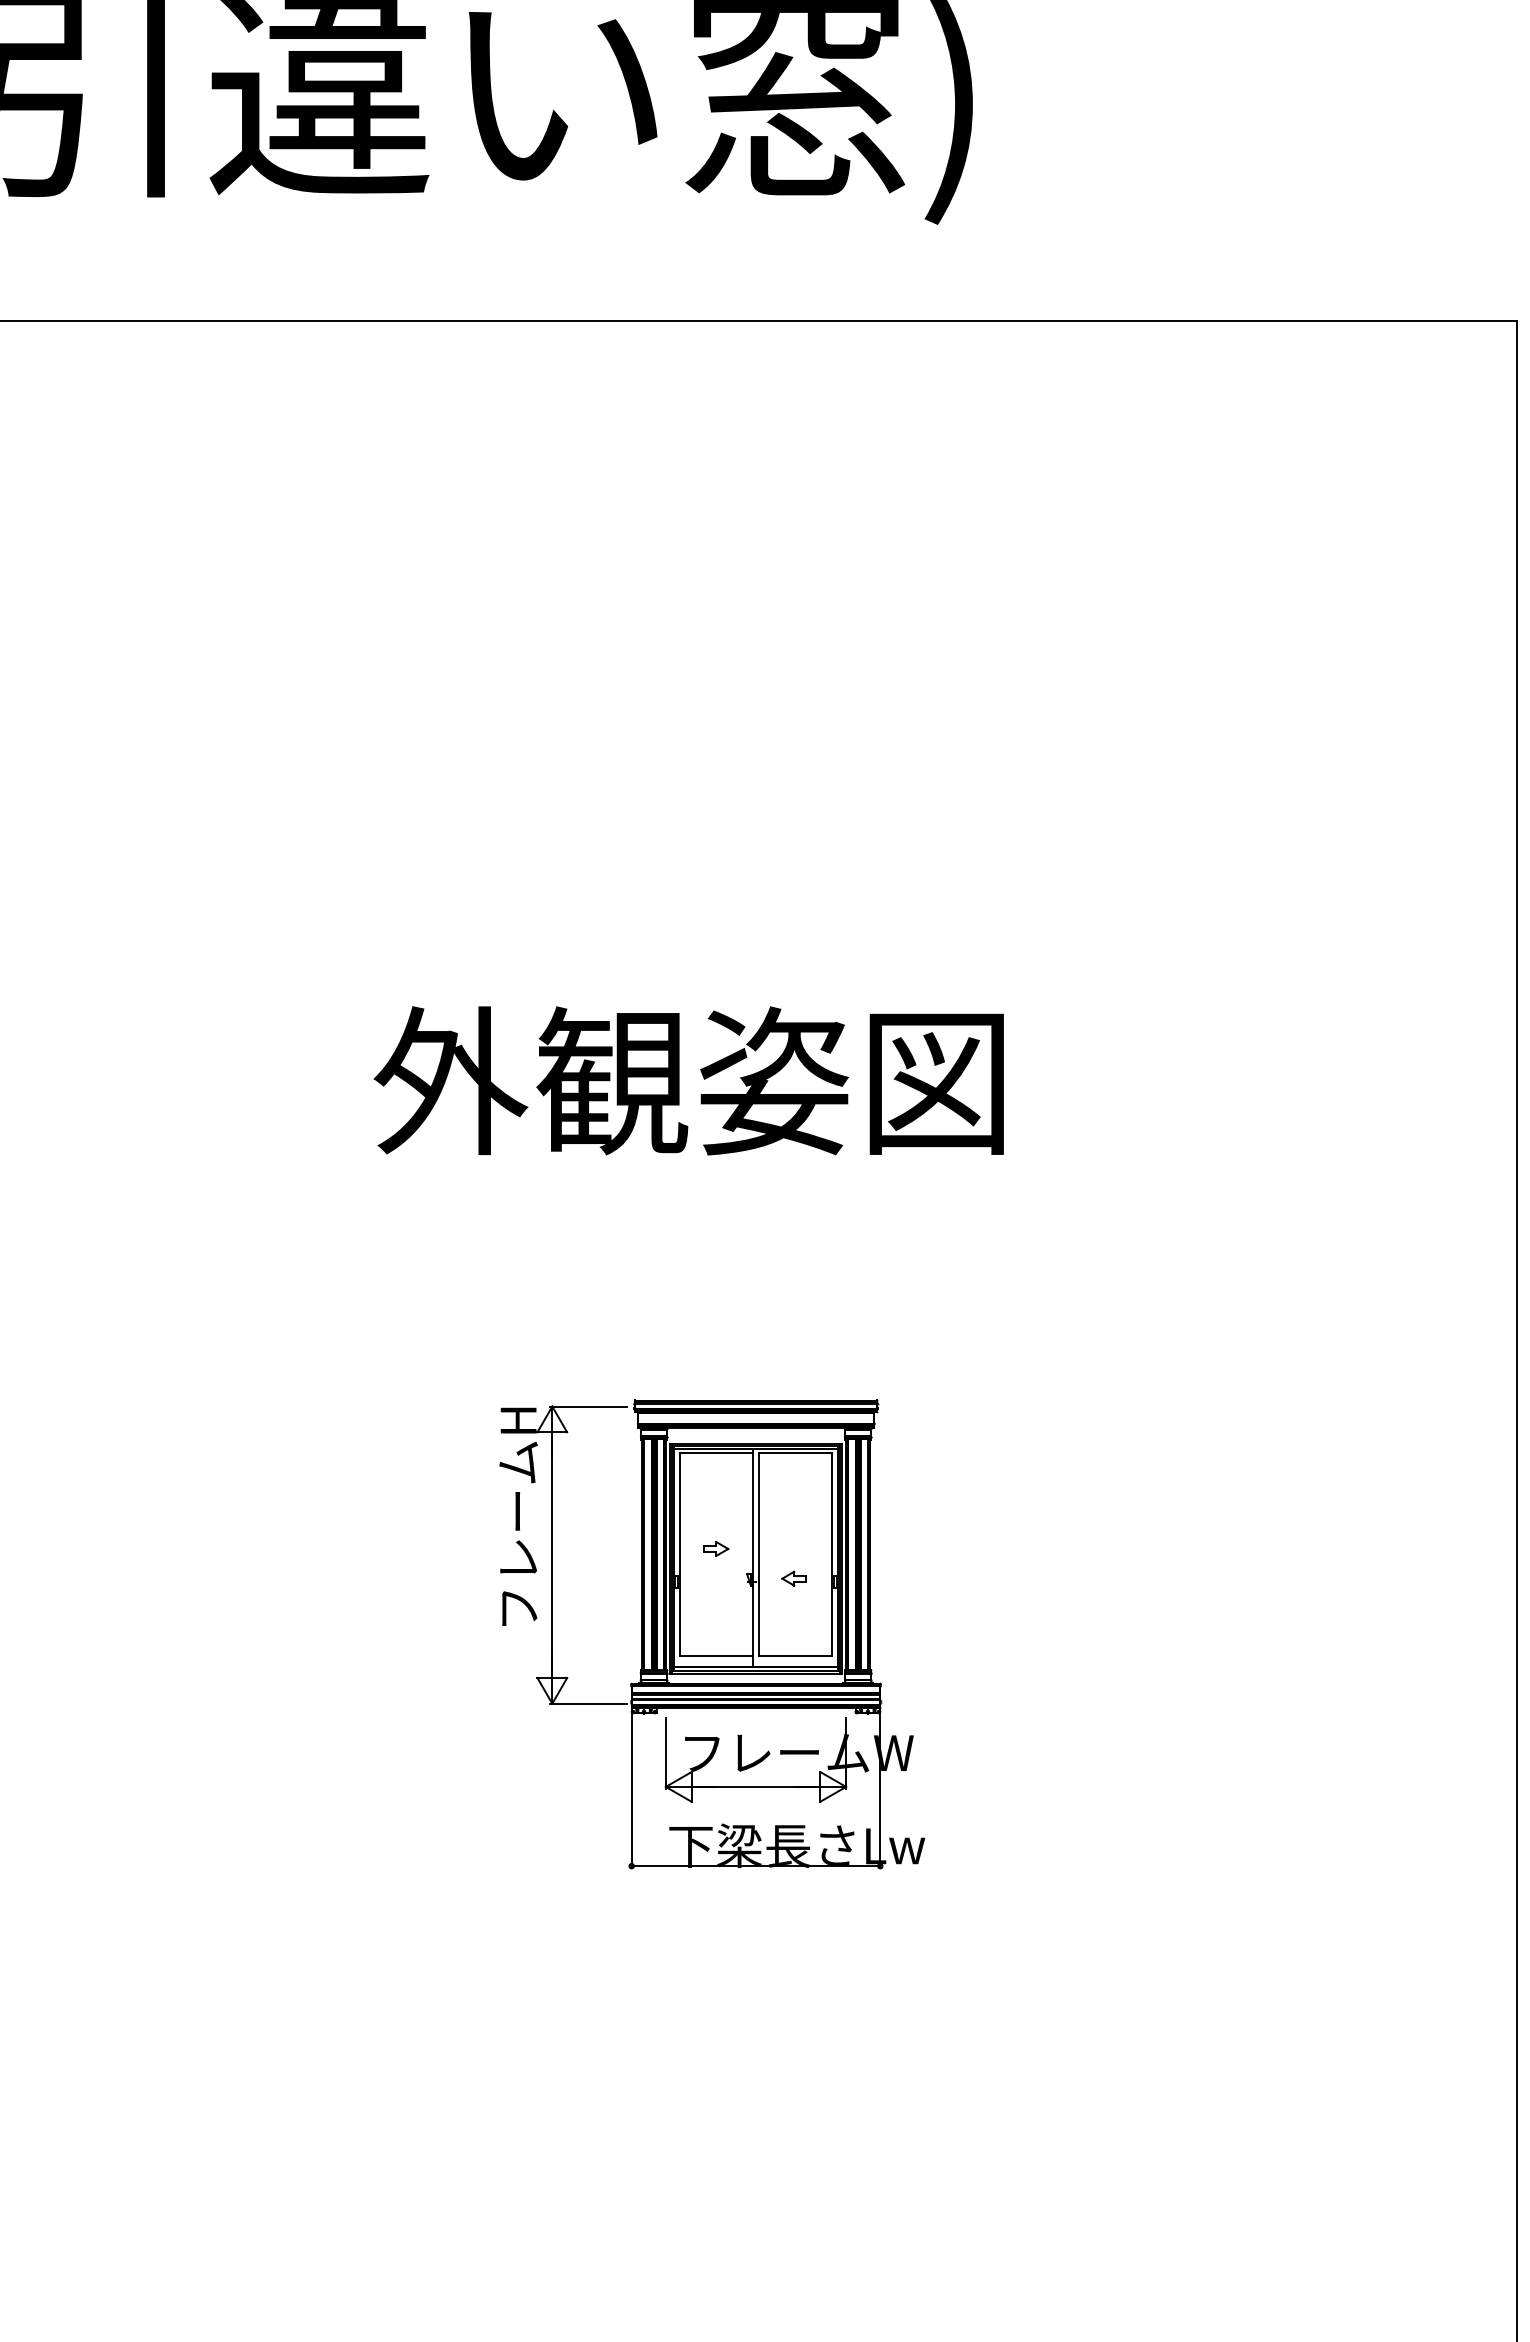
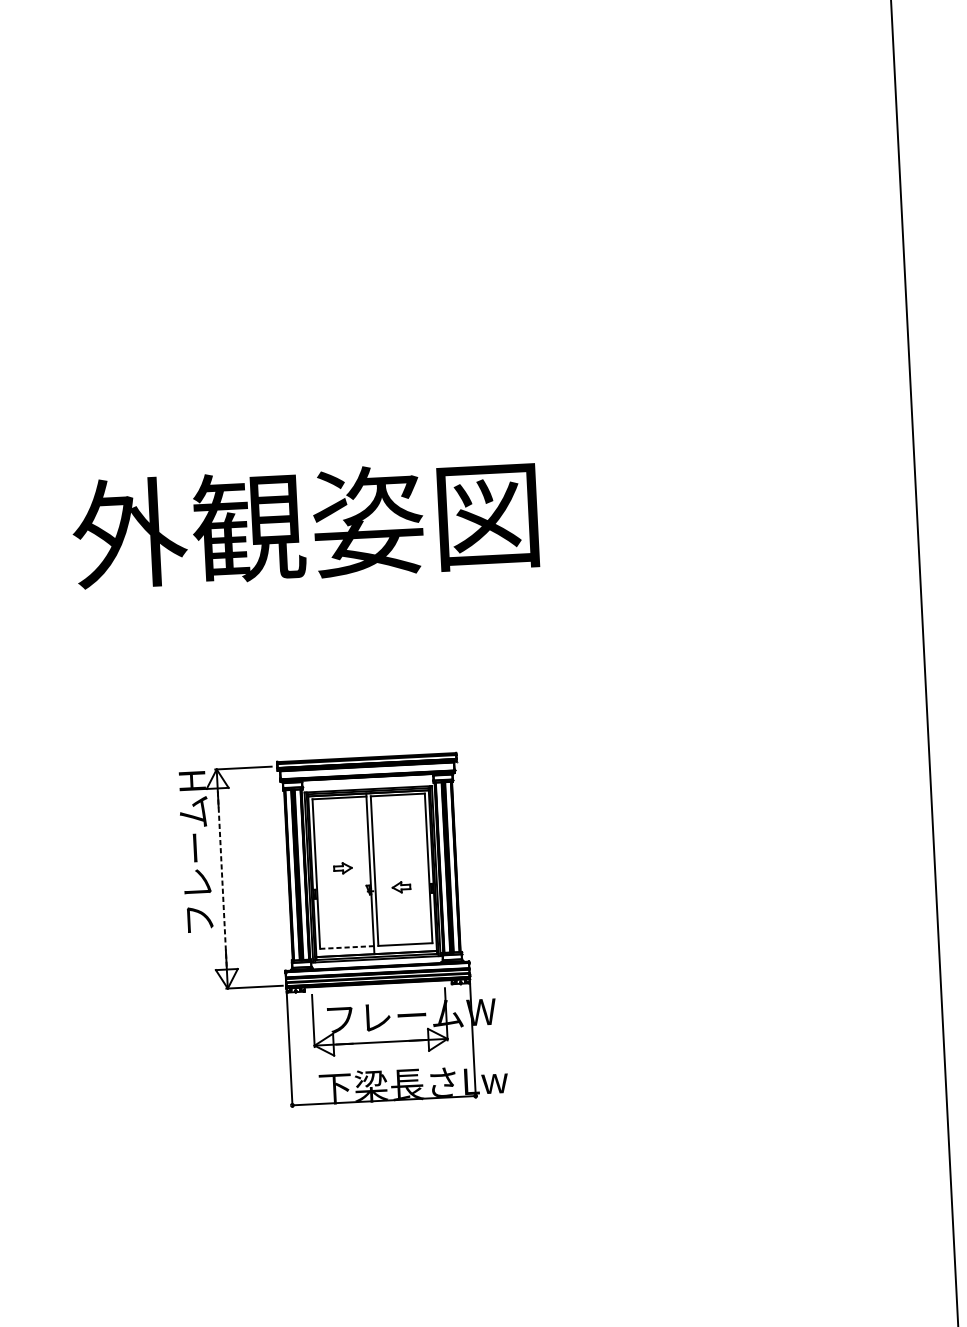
line: (552, 1555) -> (222, 879), solid -> dashed
line: (716, 1656) -> (347, 947), solid -> dashed

